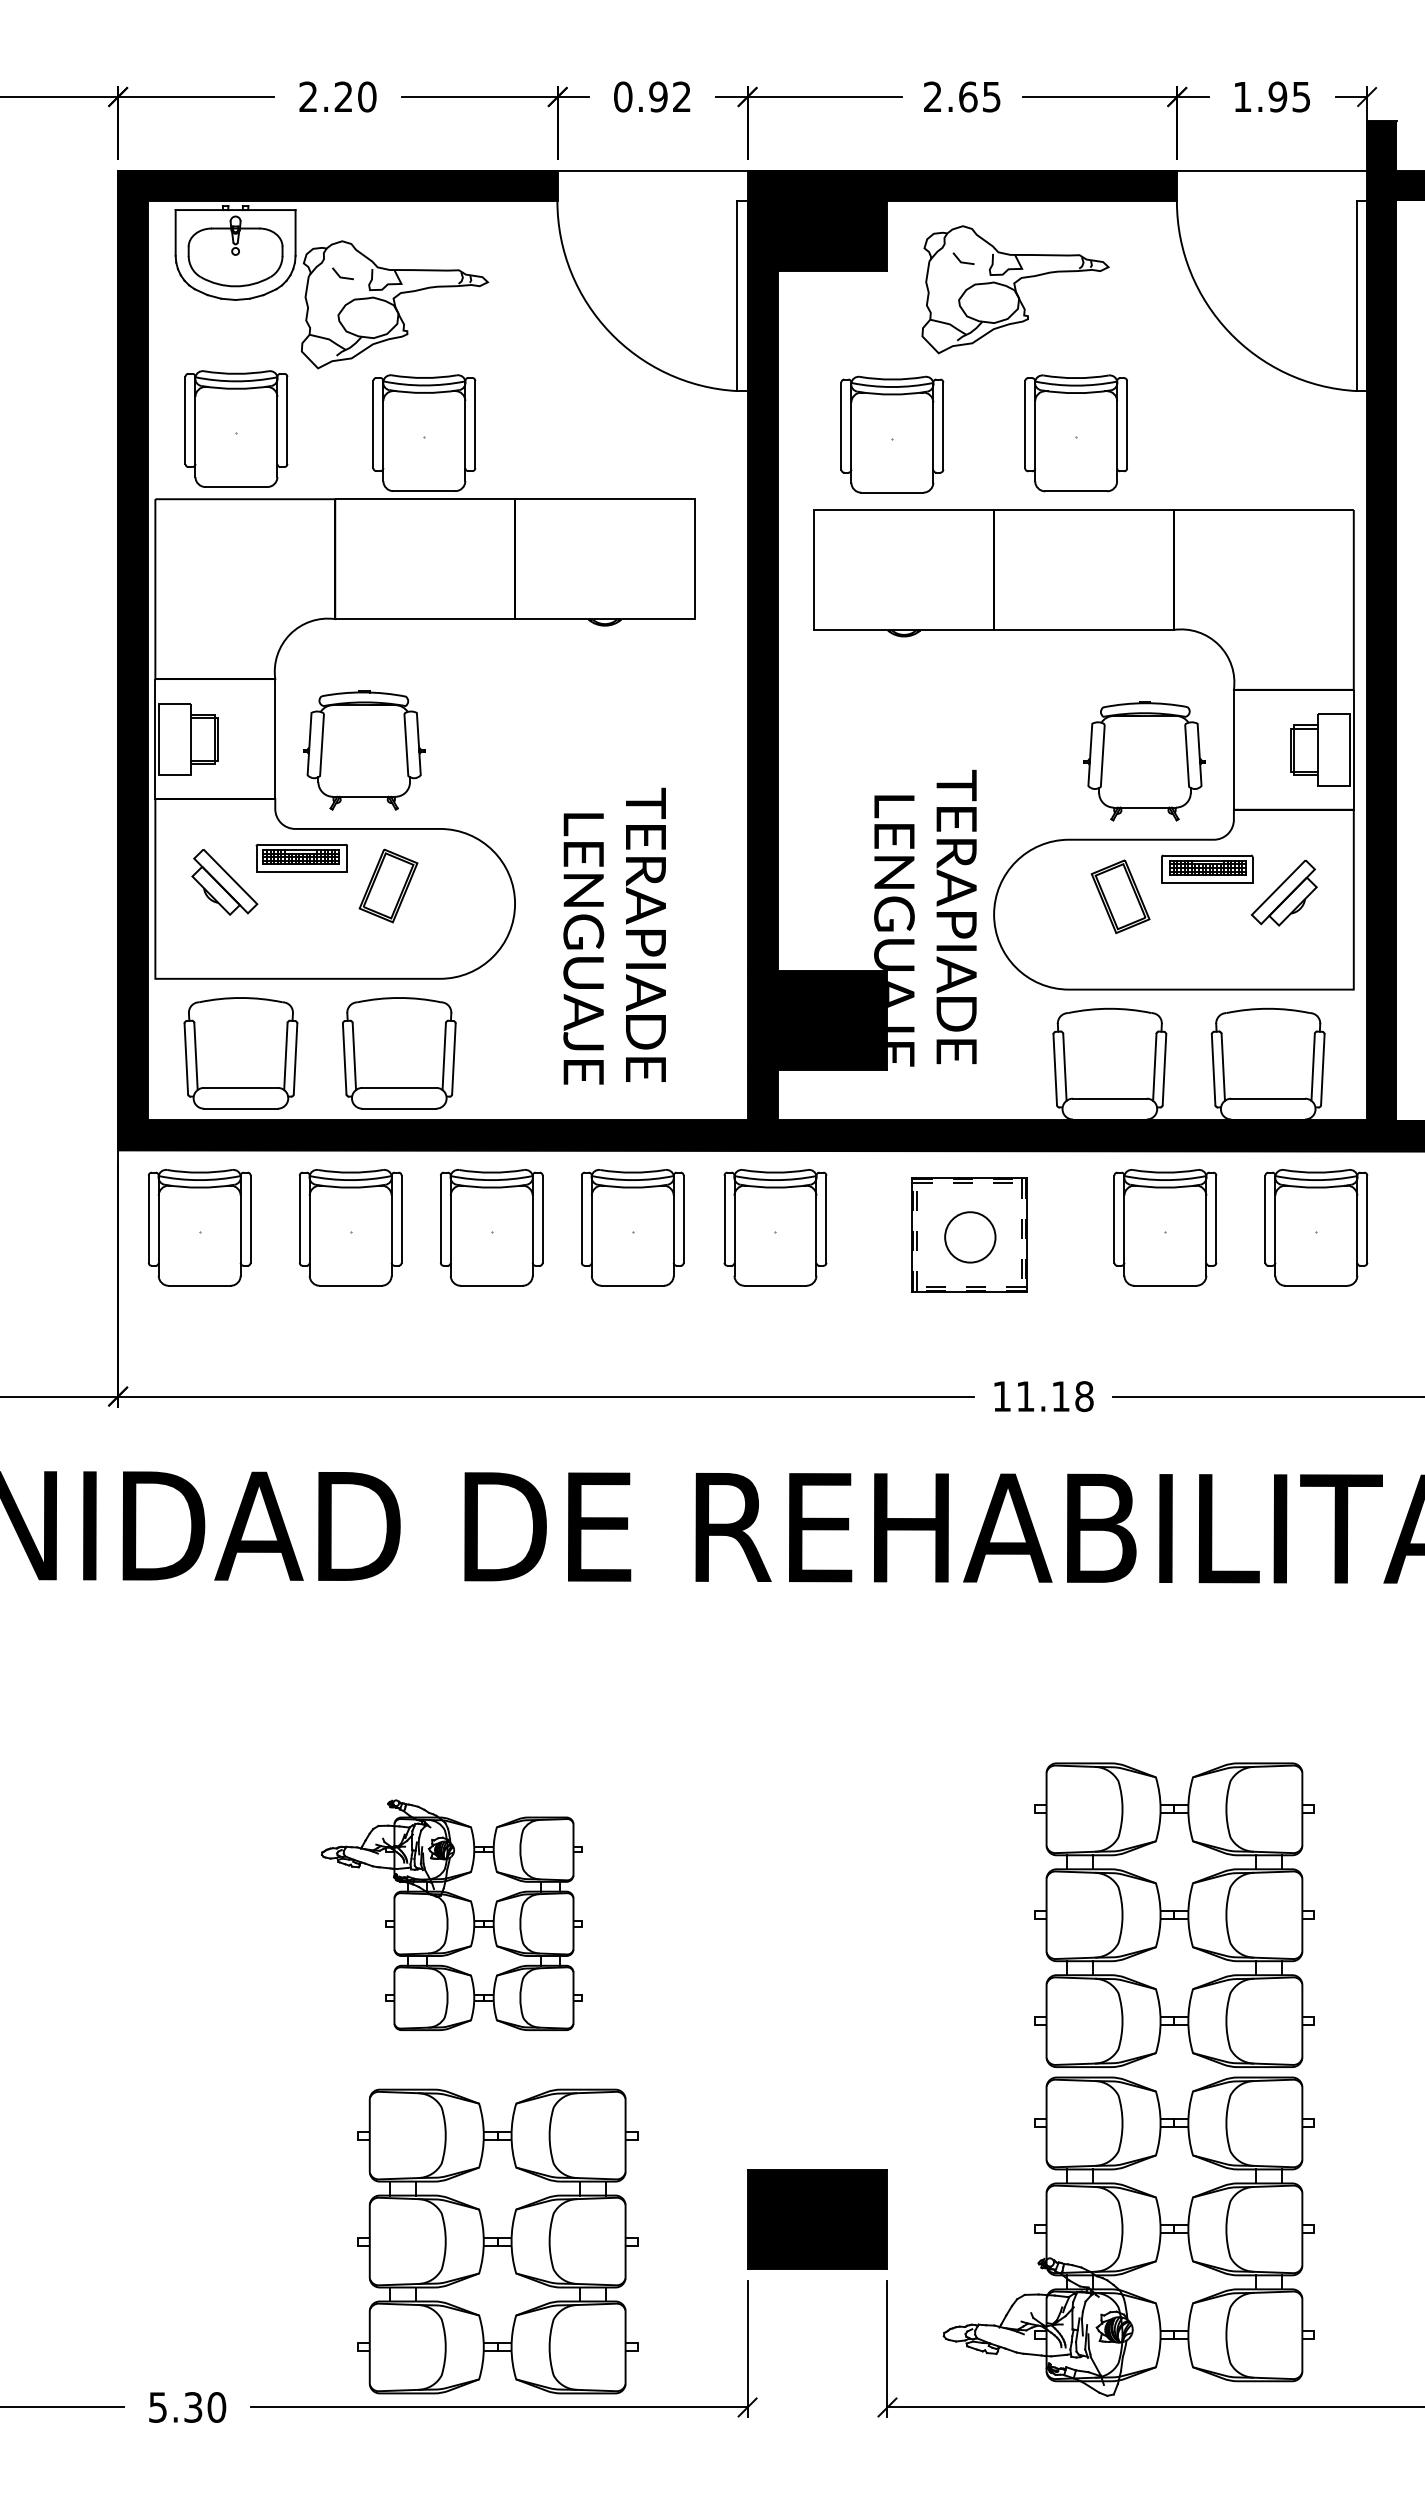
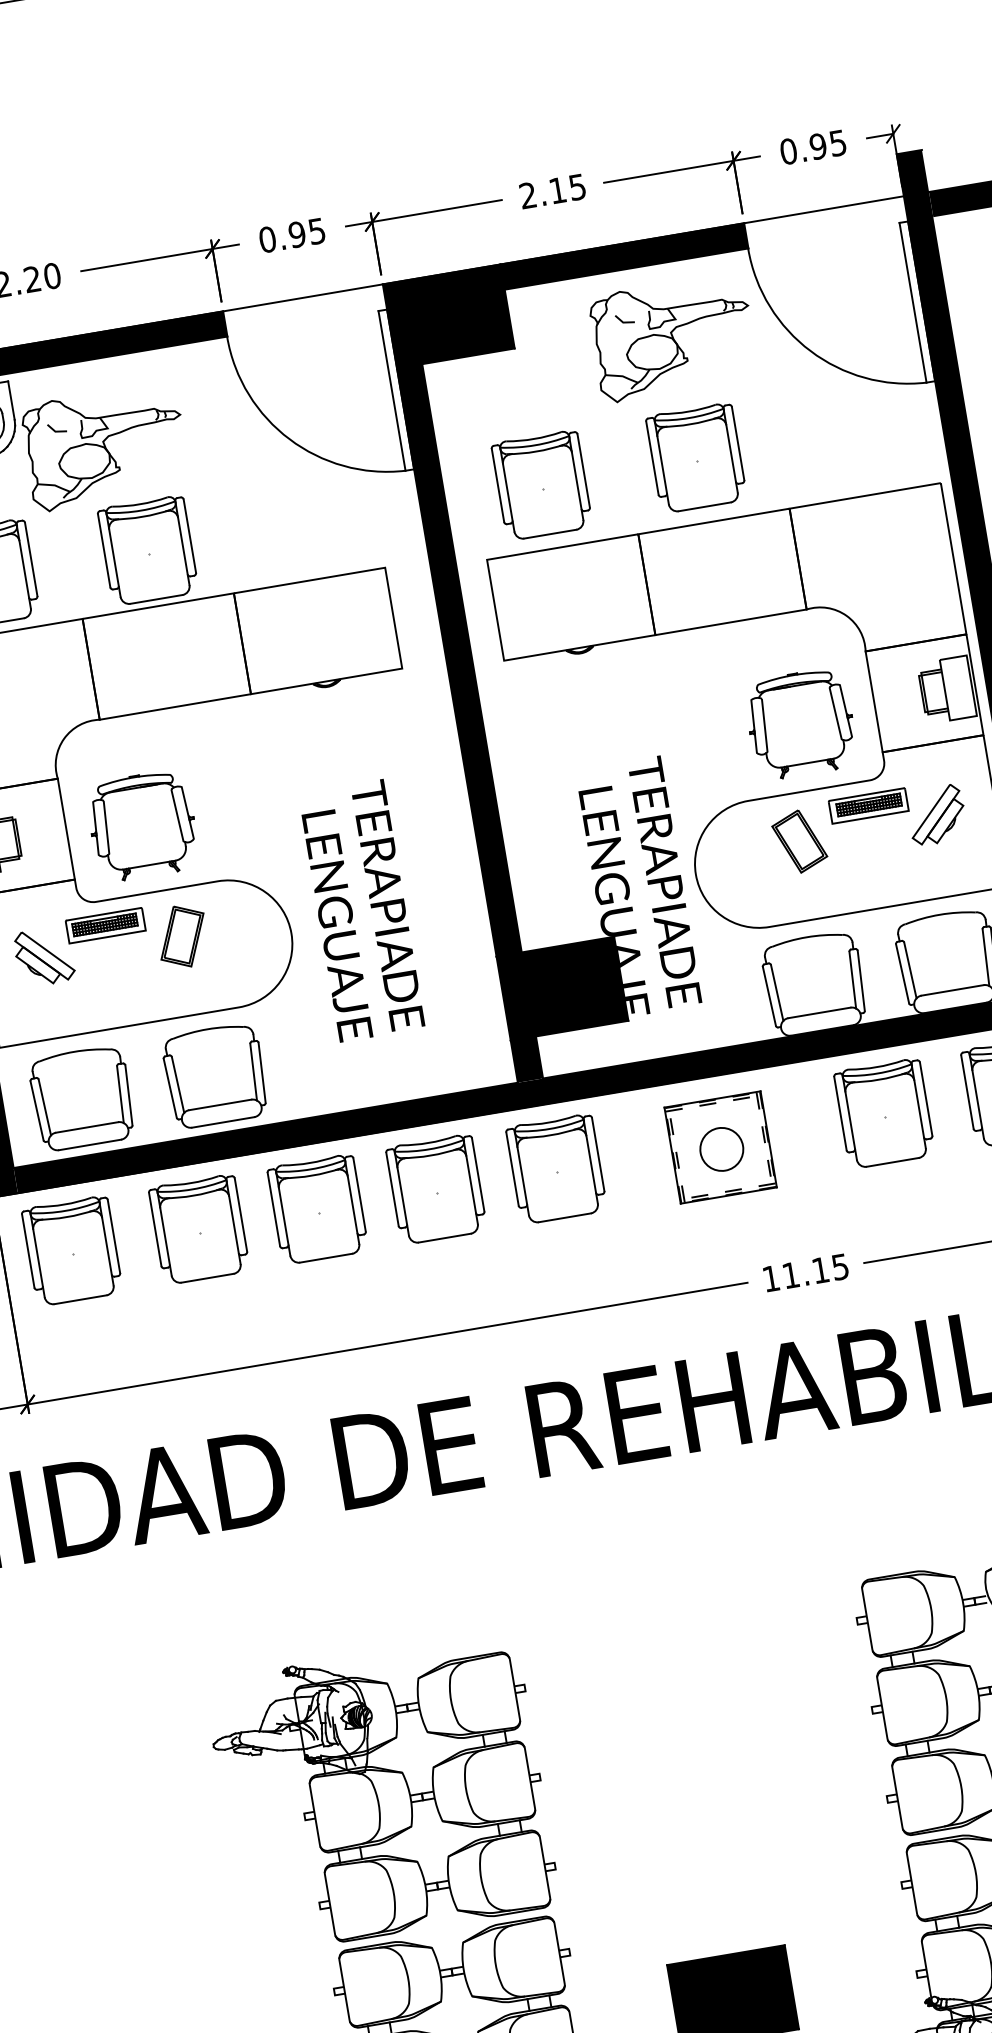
text: (681, 96) -> (316, 230), 0.92 -> 0.95
text: (968, 96) -> (557, 190), 2.65 -> 2.15
text: (1242, 96) -> (788, 151), 1.95 -> 0.95
part: (1015, 289) -> (672, 337), moved
text: (614, 935) -> (361, 910), moved
text: (1084, 1396) -> (840, 1266), 11.18 -> 11.15
part: (451, 1915) -> (381, 1793), size x1.43

